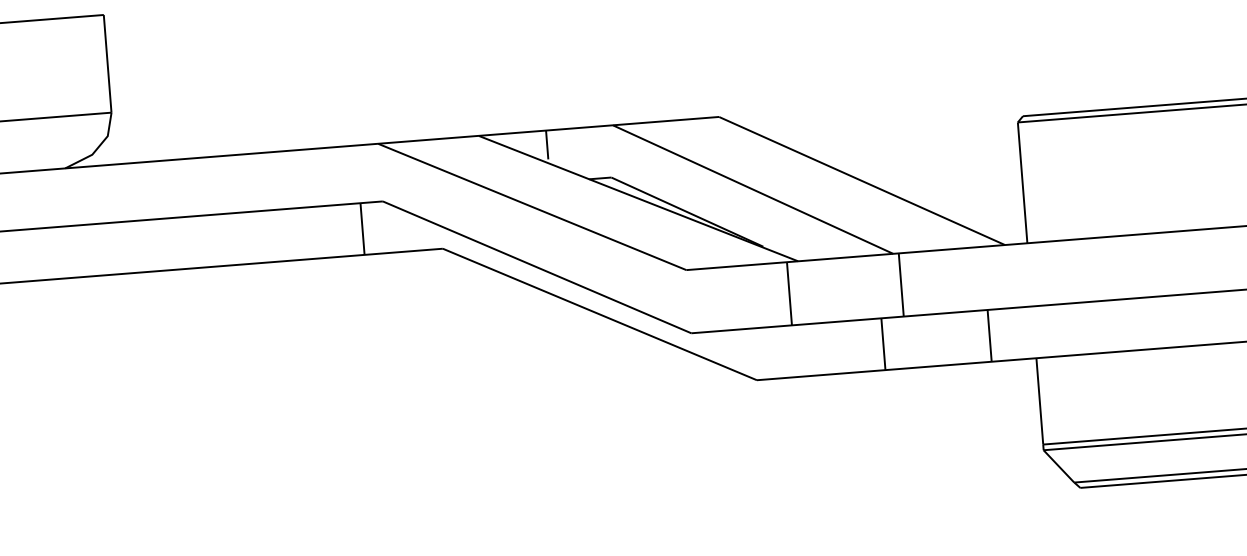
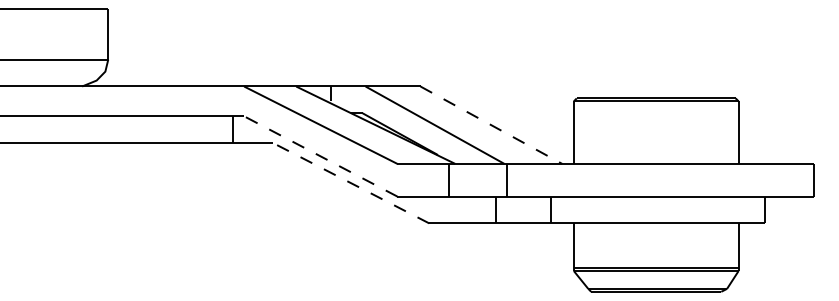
line: (862, 181) -> (491, 125), solid -> dashed
line: (536, 267) -> (320, 156), solid -> dashed
line: (600, 314) -> (351, 183), solid -> dashed

